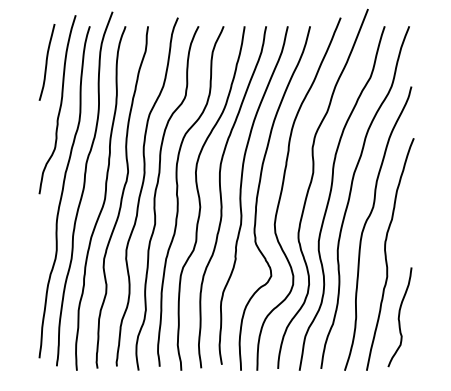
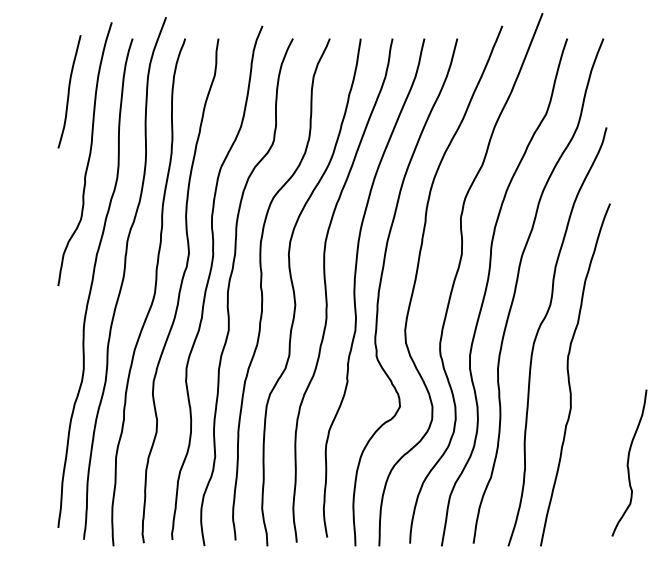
curve: (399, 317) -> (628, 463), moved

